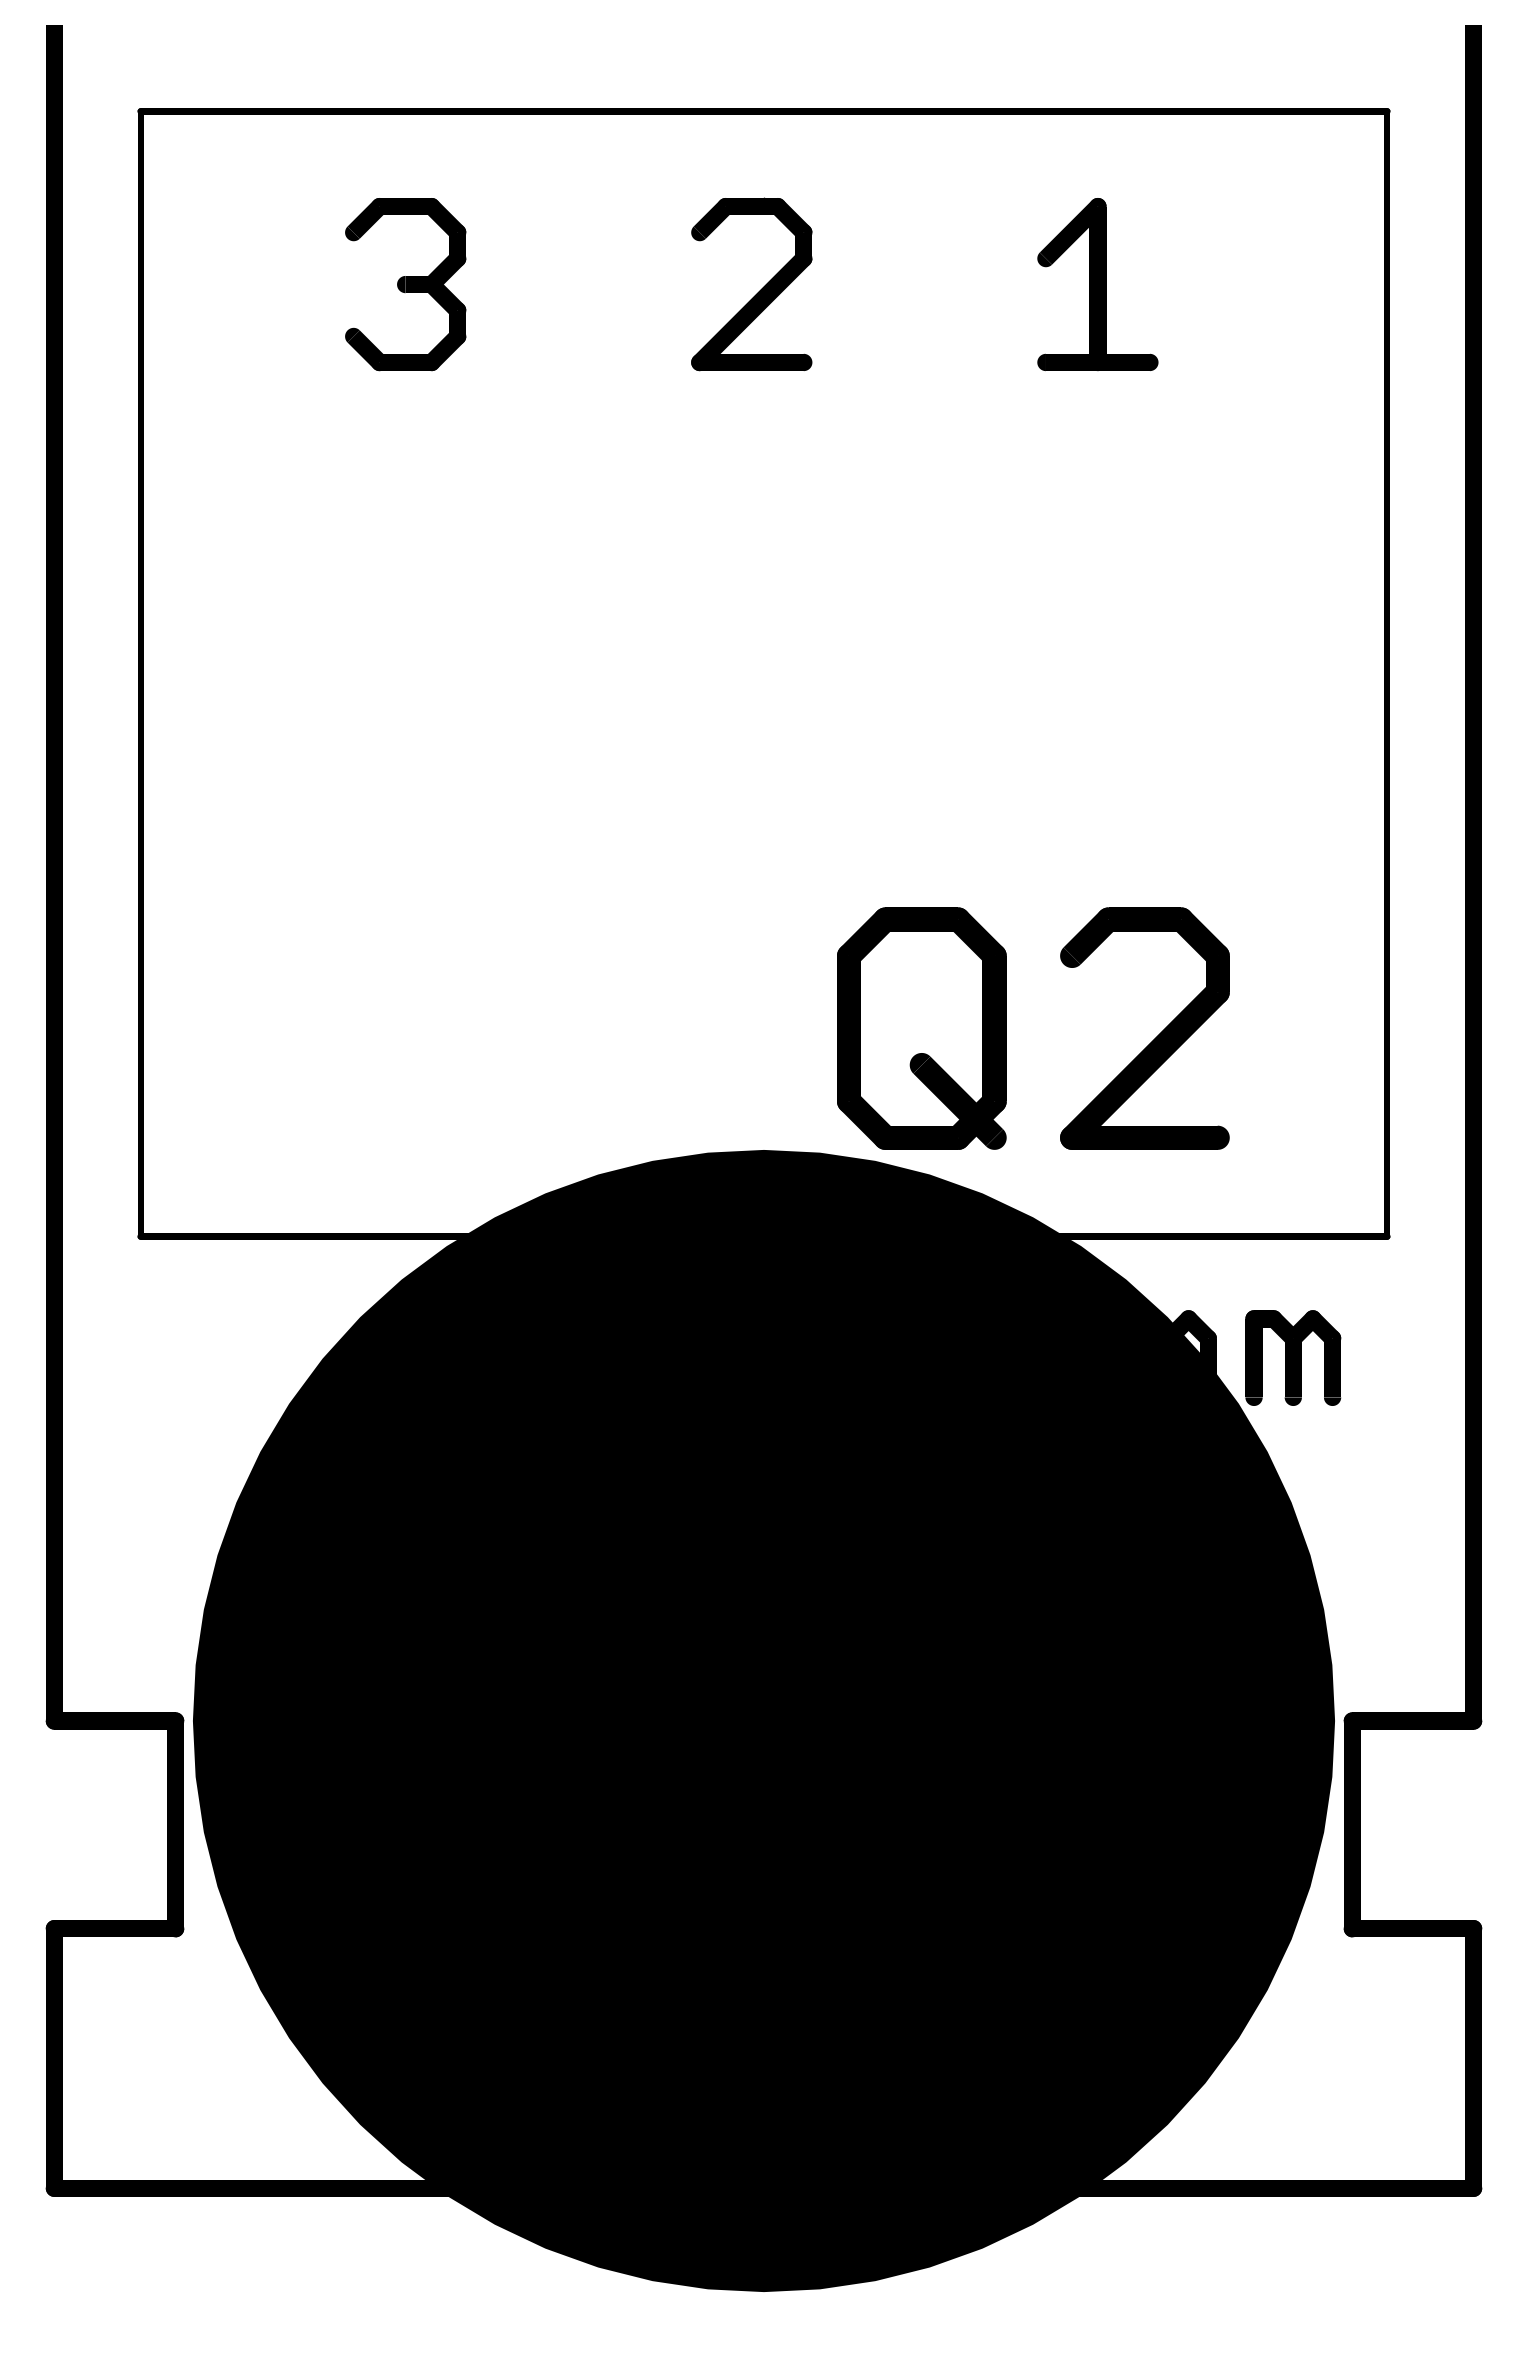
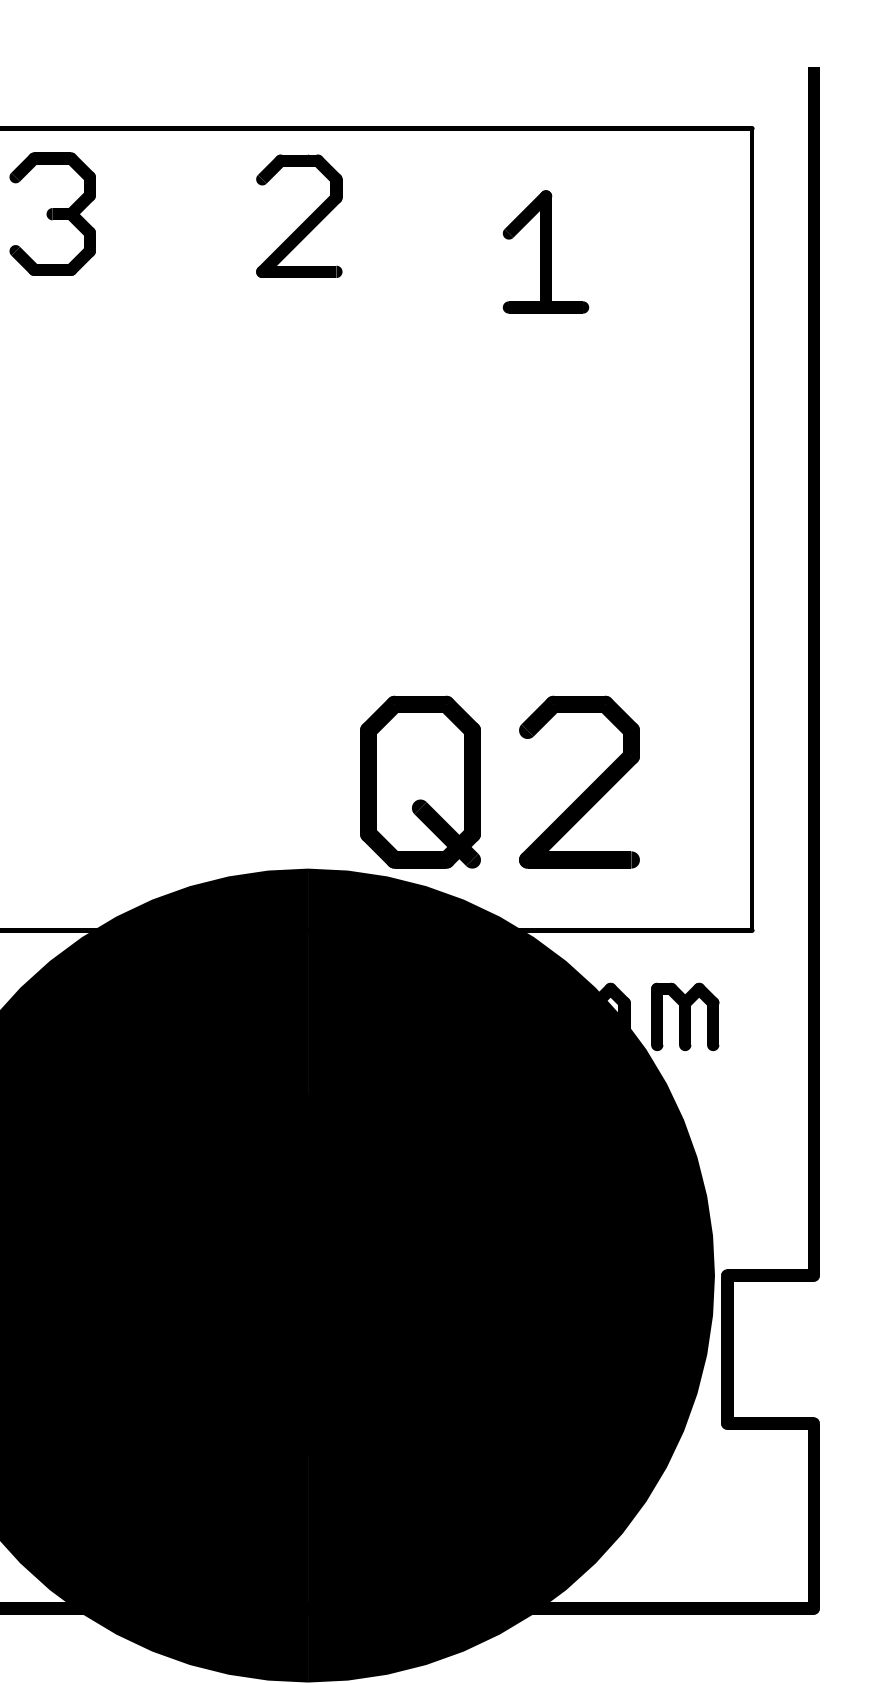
part: (405, 284) -> (52, 214), moved
part: (758, 291) -> (304, 221), moved

